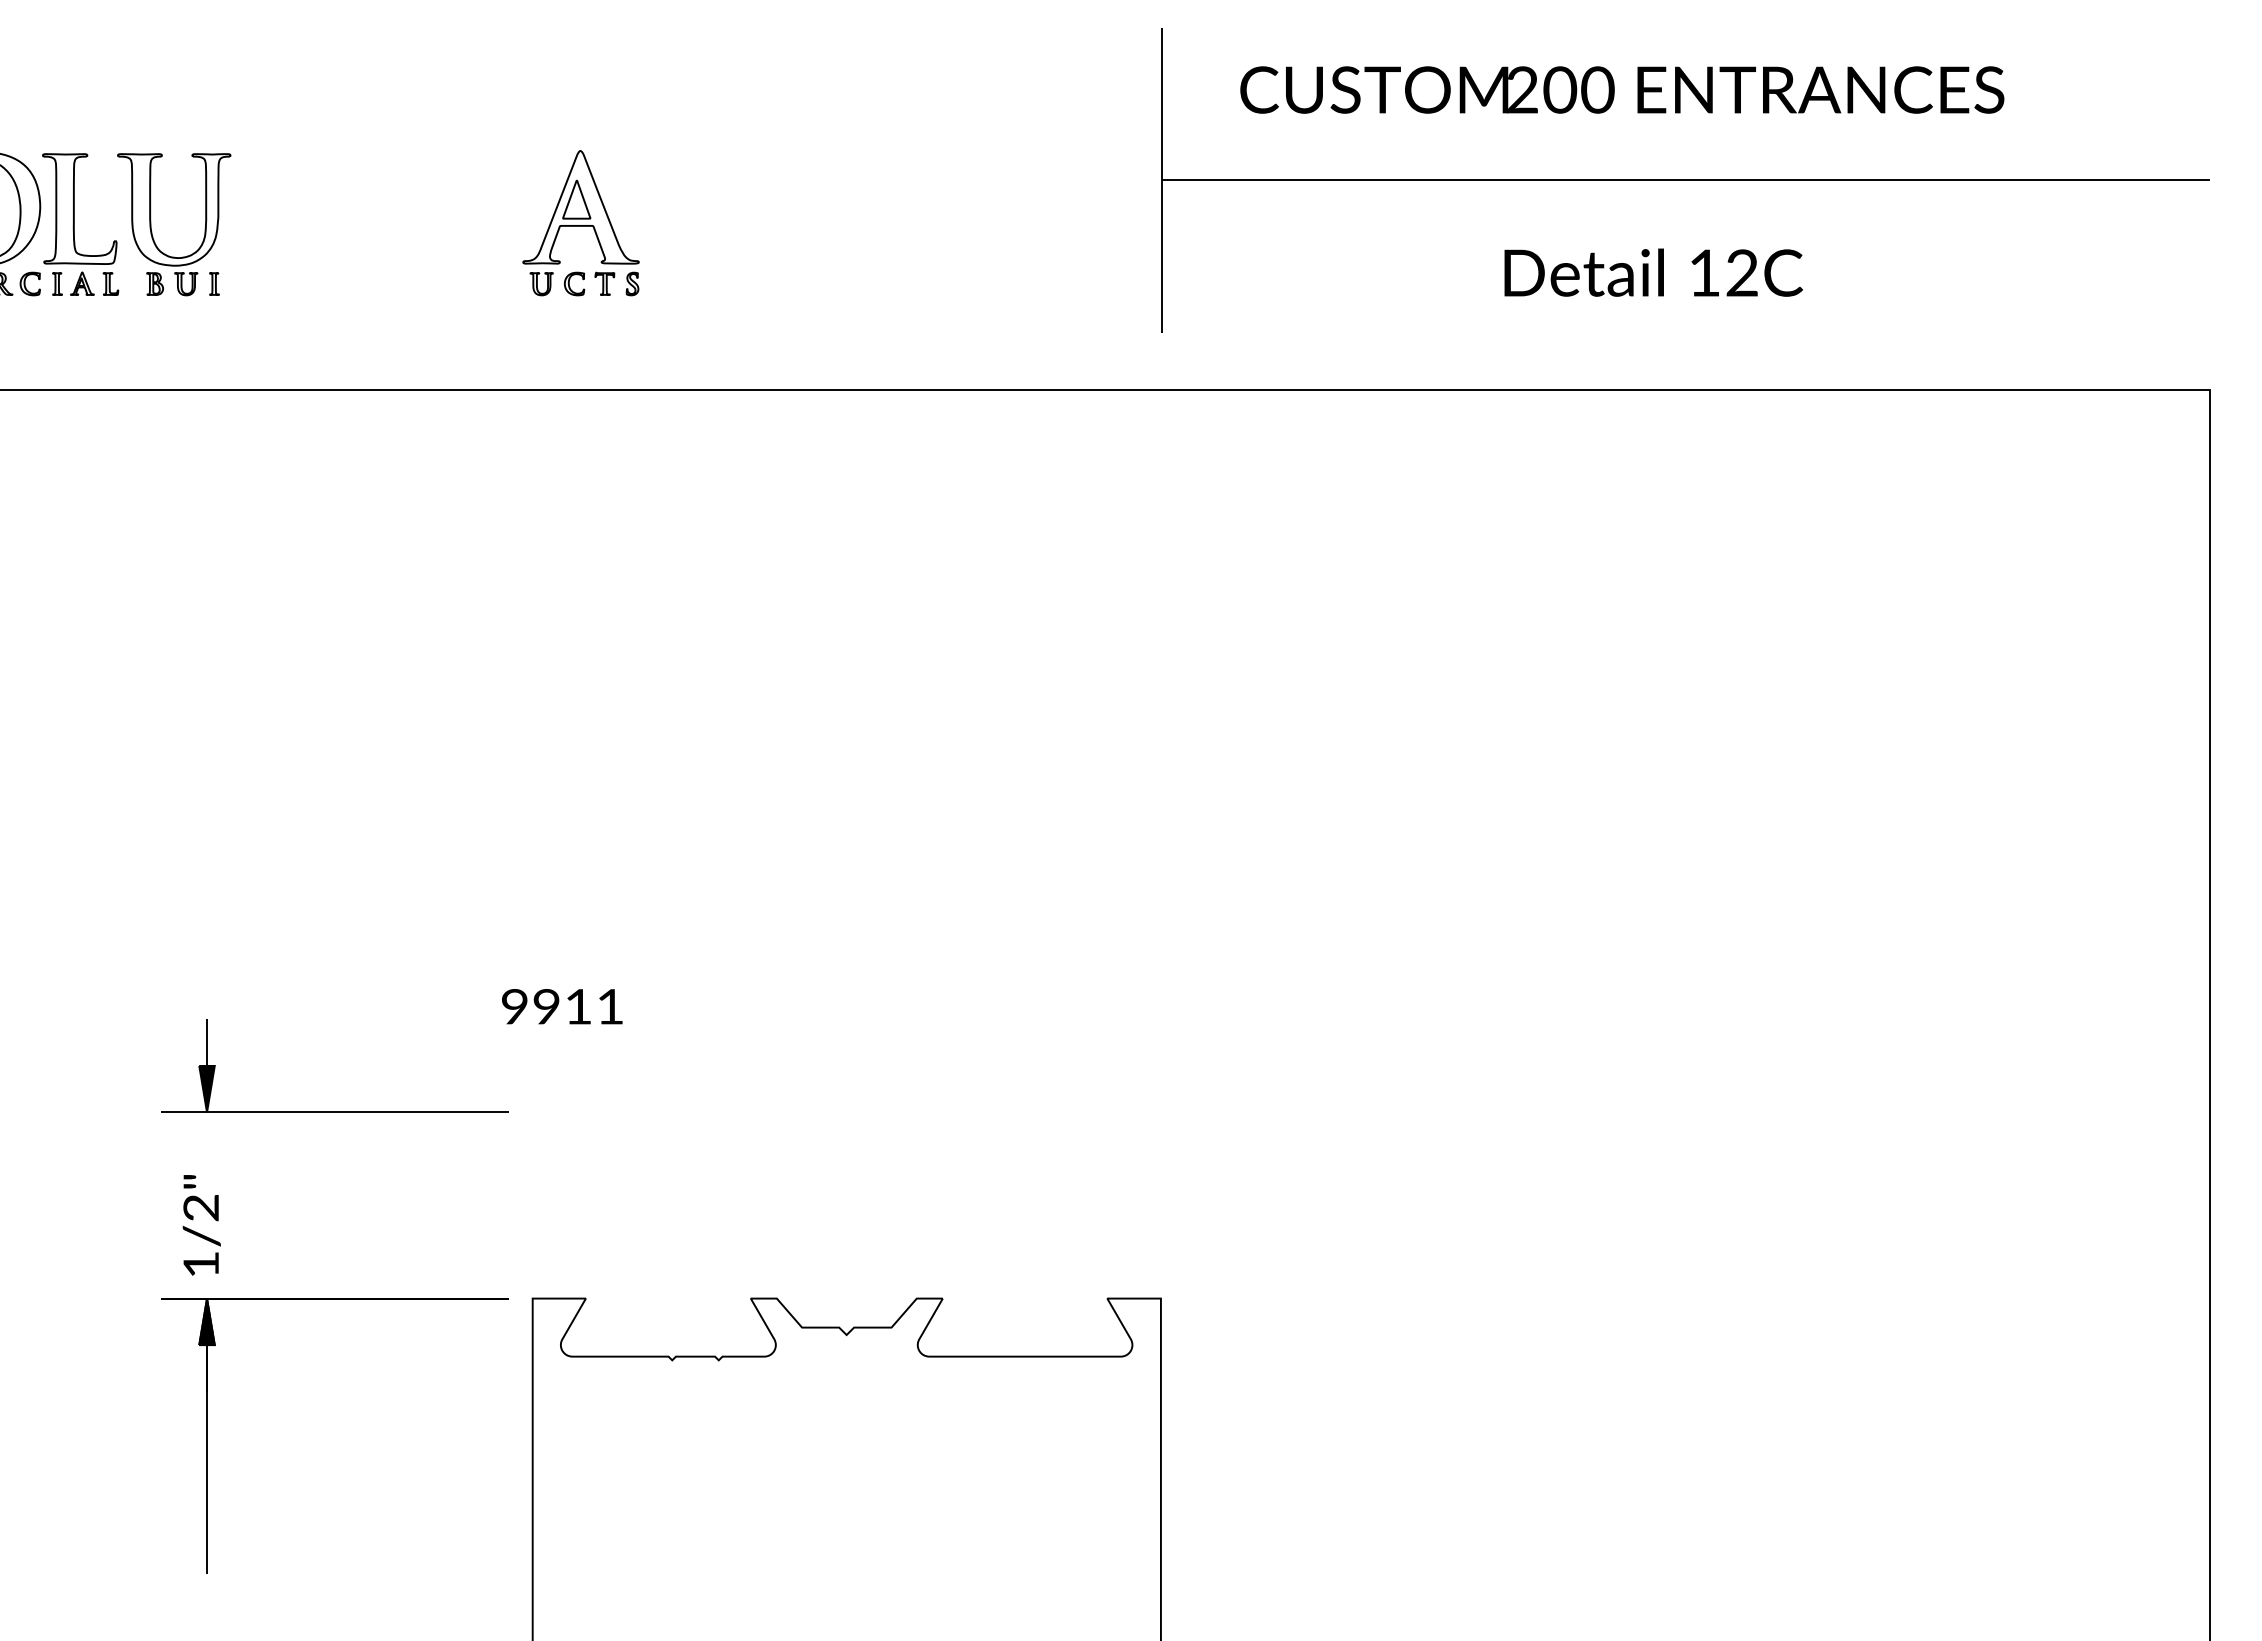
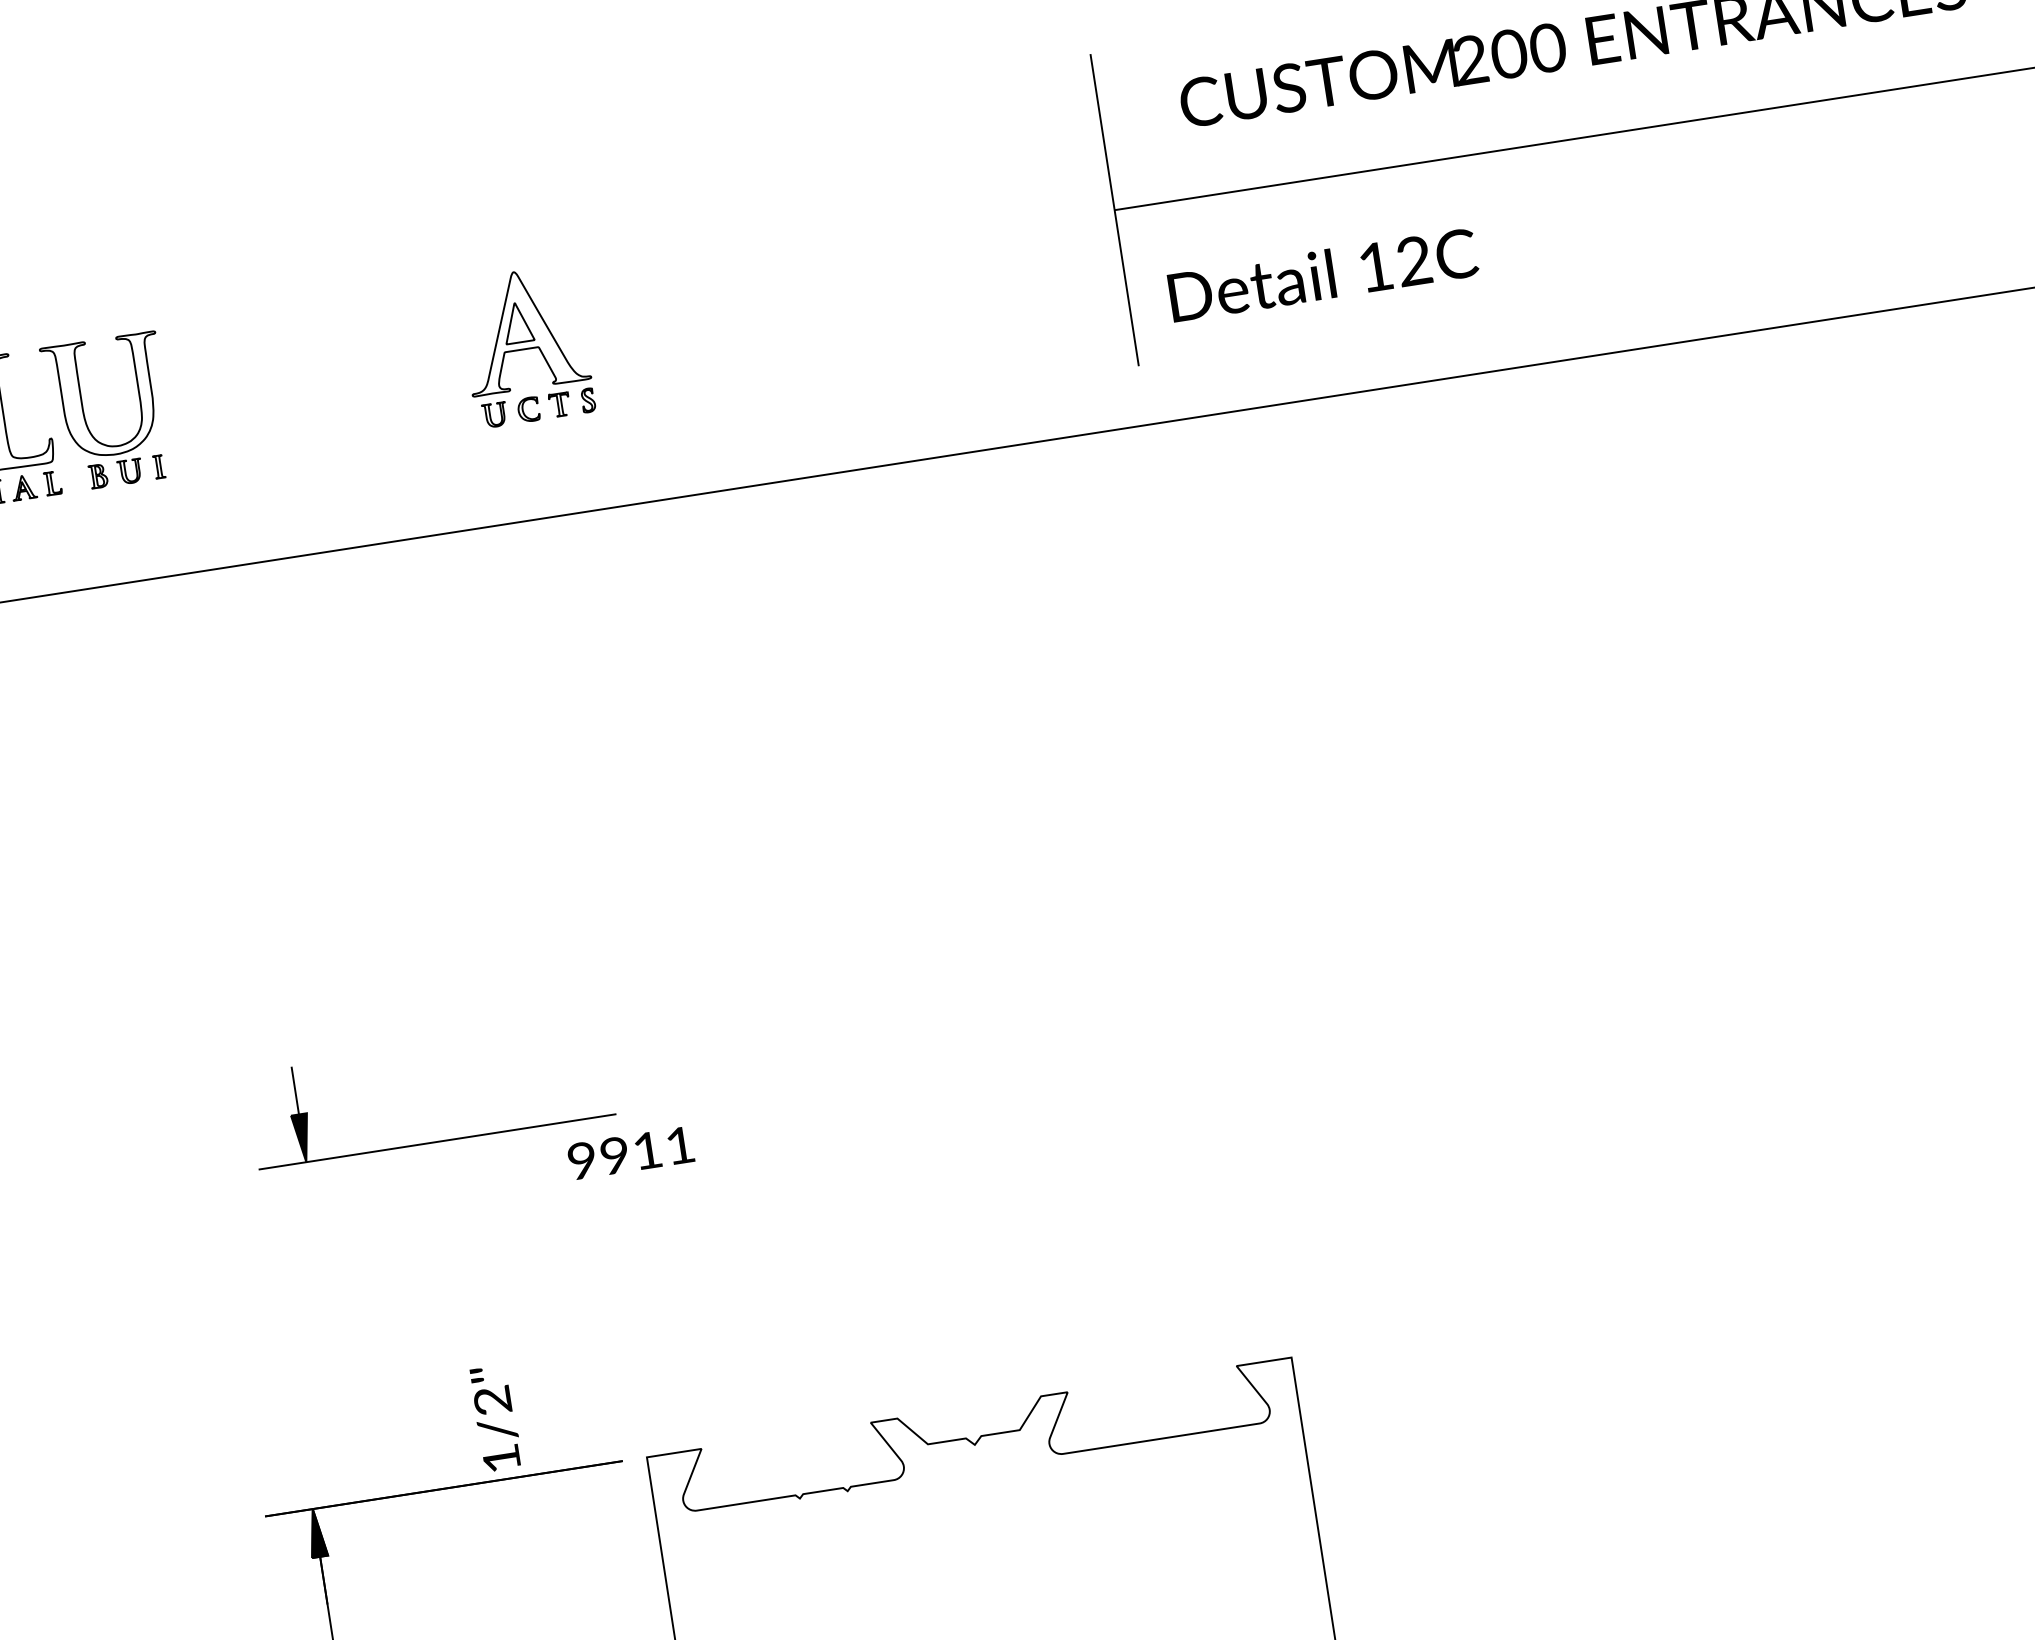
text: (1653, 272) -> (1323, 274), moved
part: (334, 1111) -> (437, 1140), moved
text: (201, 1225) -> (495, 1418), moved

